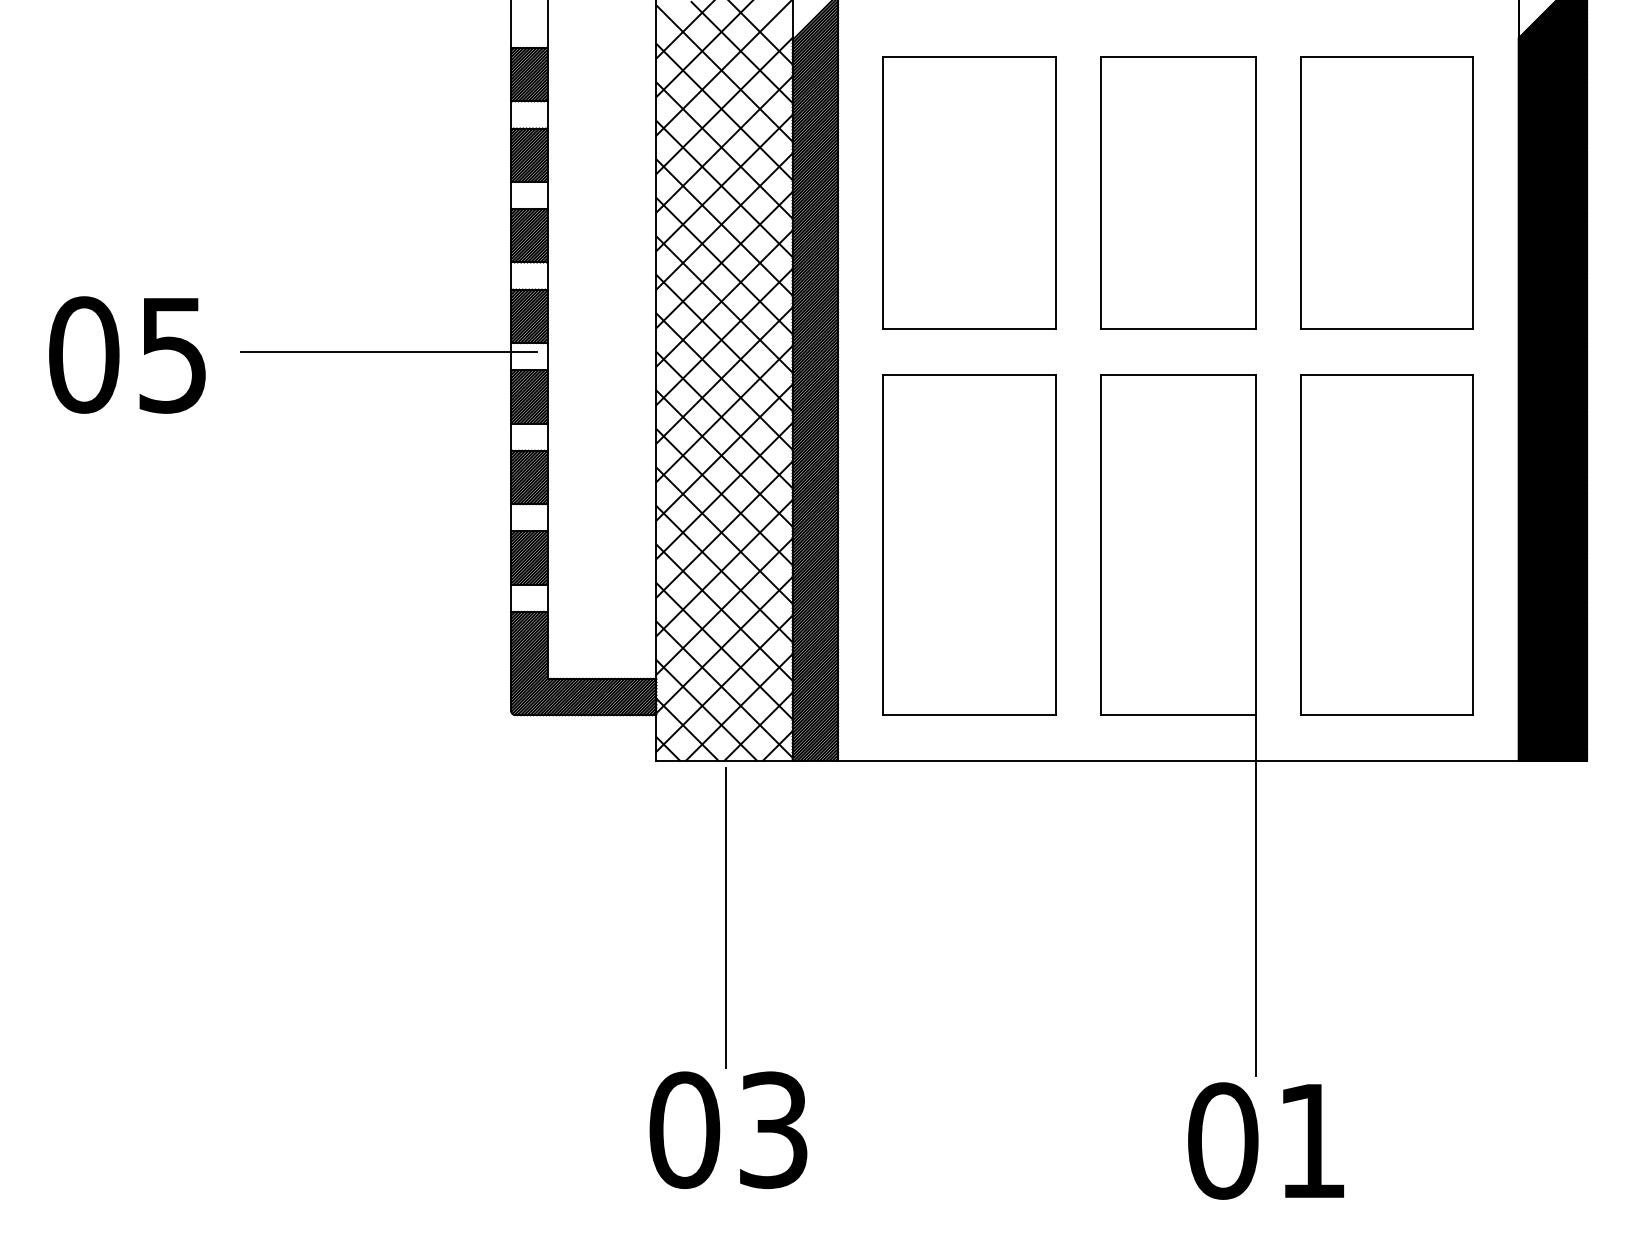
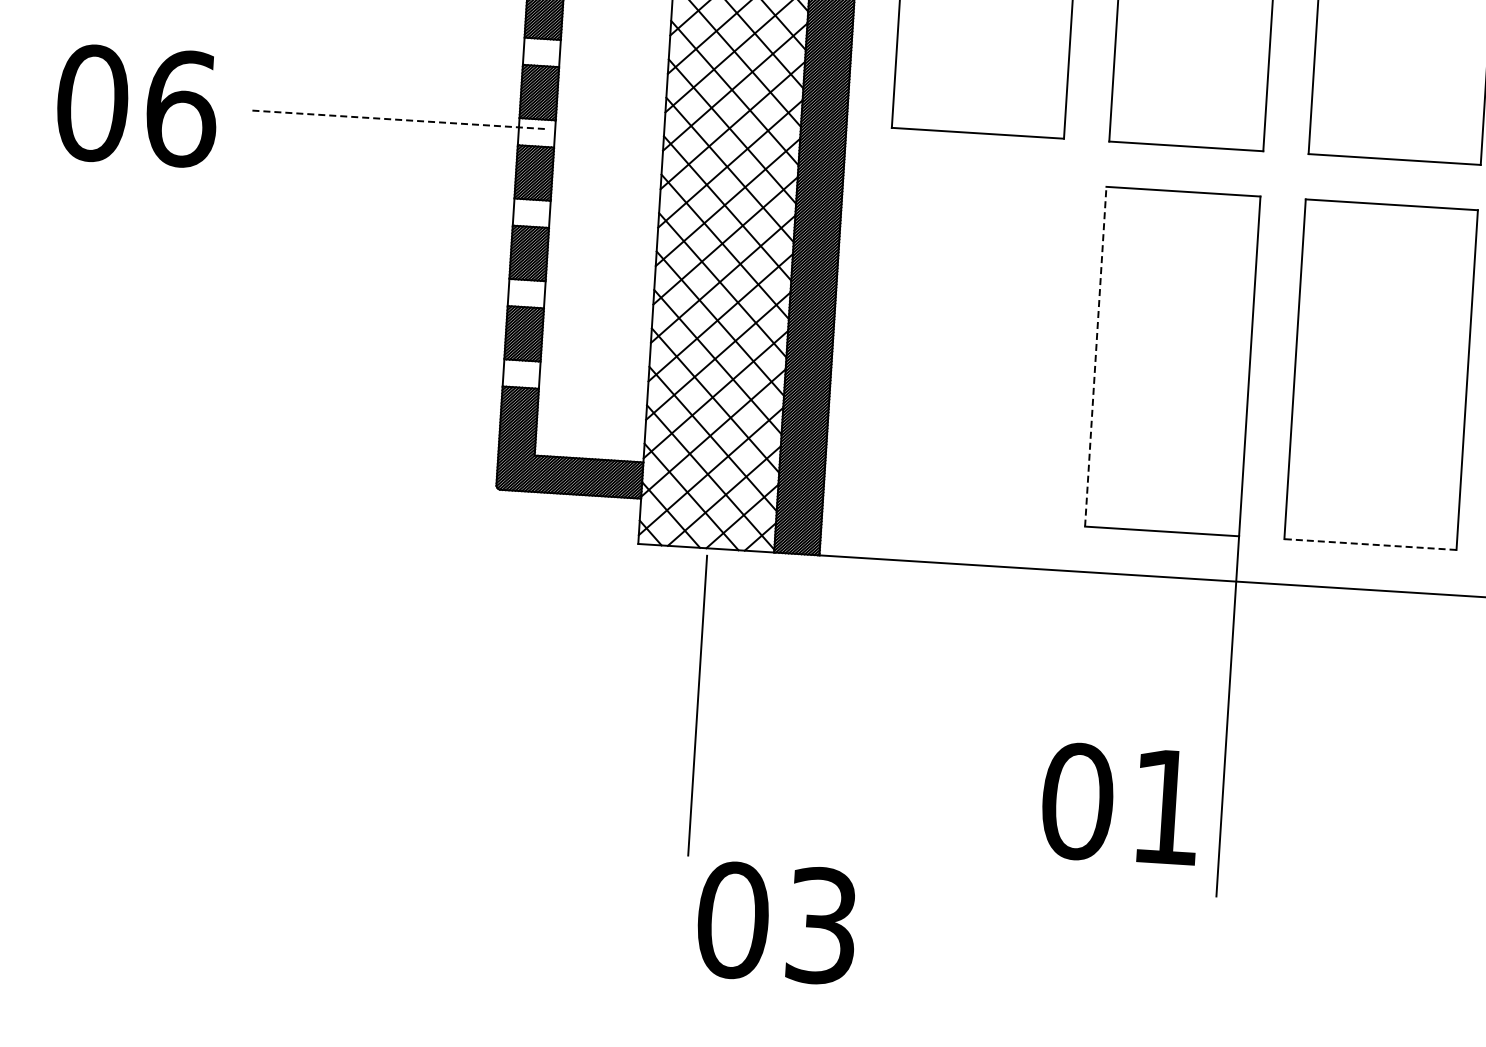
line: (388, 352) -> (396, 119), solid -> dashed
text: (173, 354) -> (181, 108), 05 -> 06
part: (969, 544) -> (964, 347), removed
line: (1101, 544) -> (1096, 356), solid -> dashed
line: (1386, 715) -> (1369, 544), solid -> dashed
text: (728, 1129) -> (776, 922), moved
text: (1265, 1140) -> (1119, 803), moved

